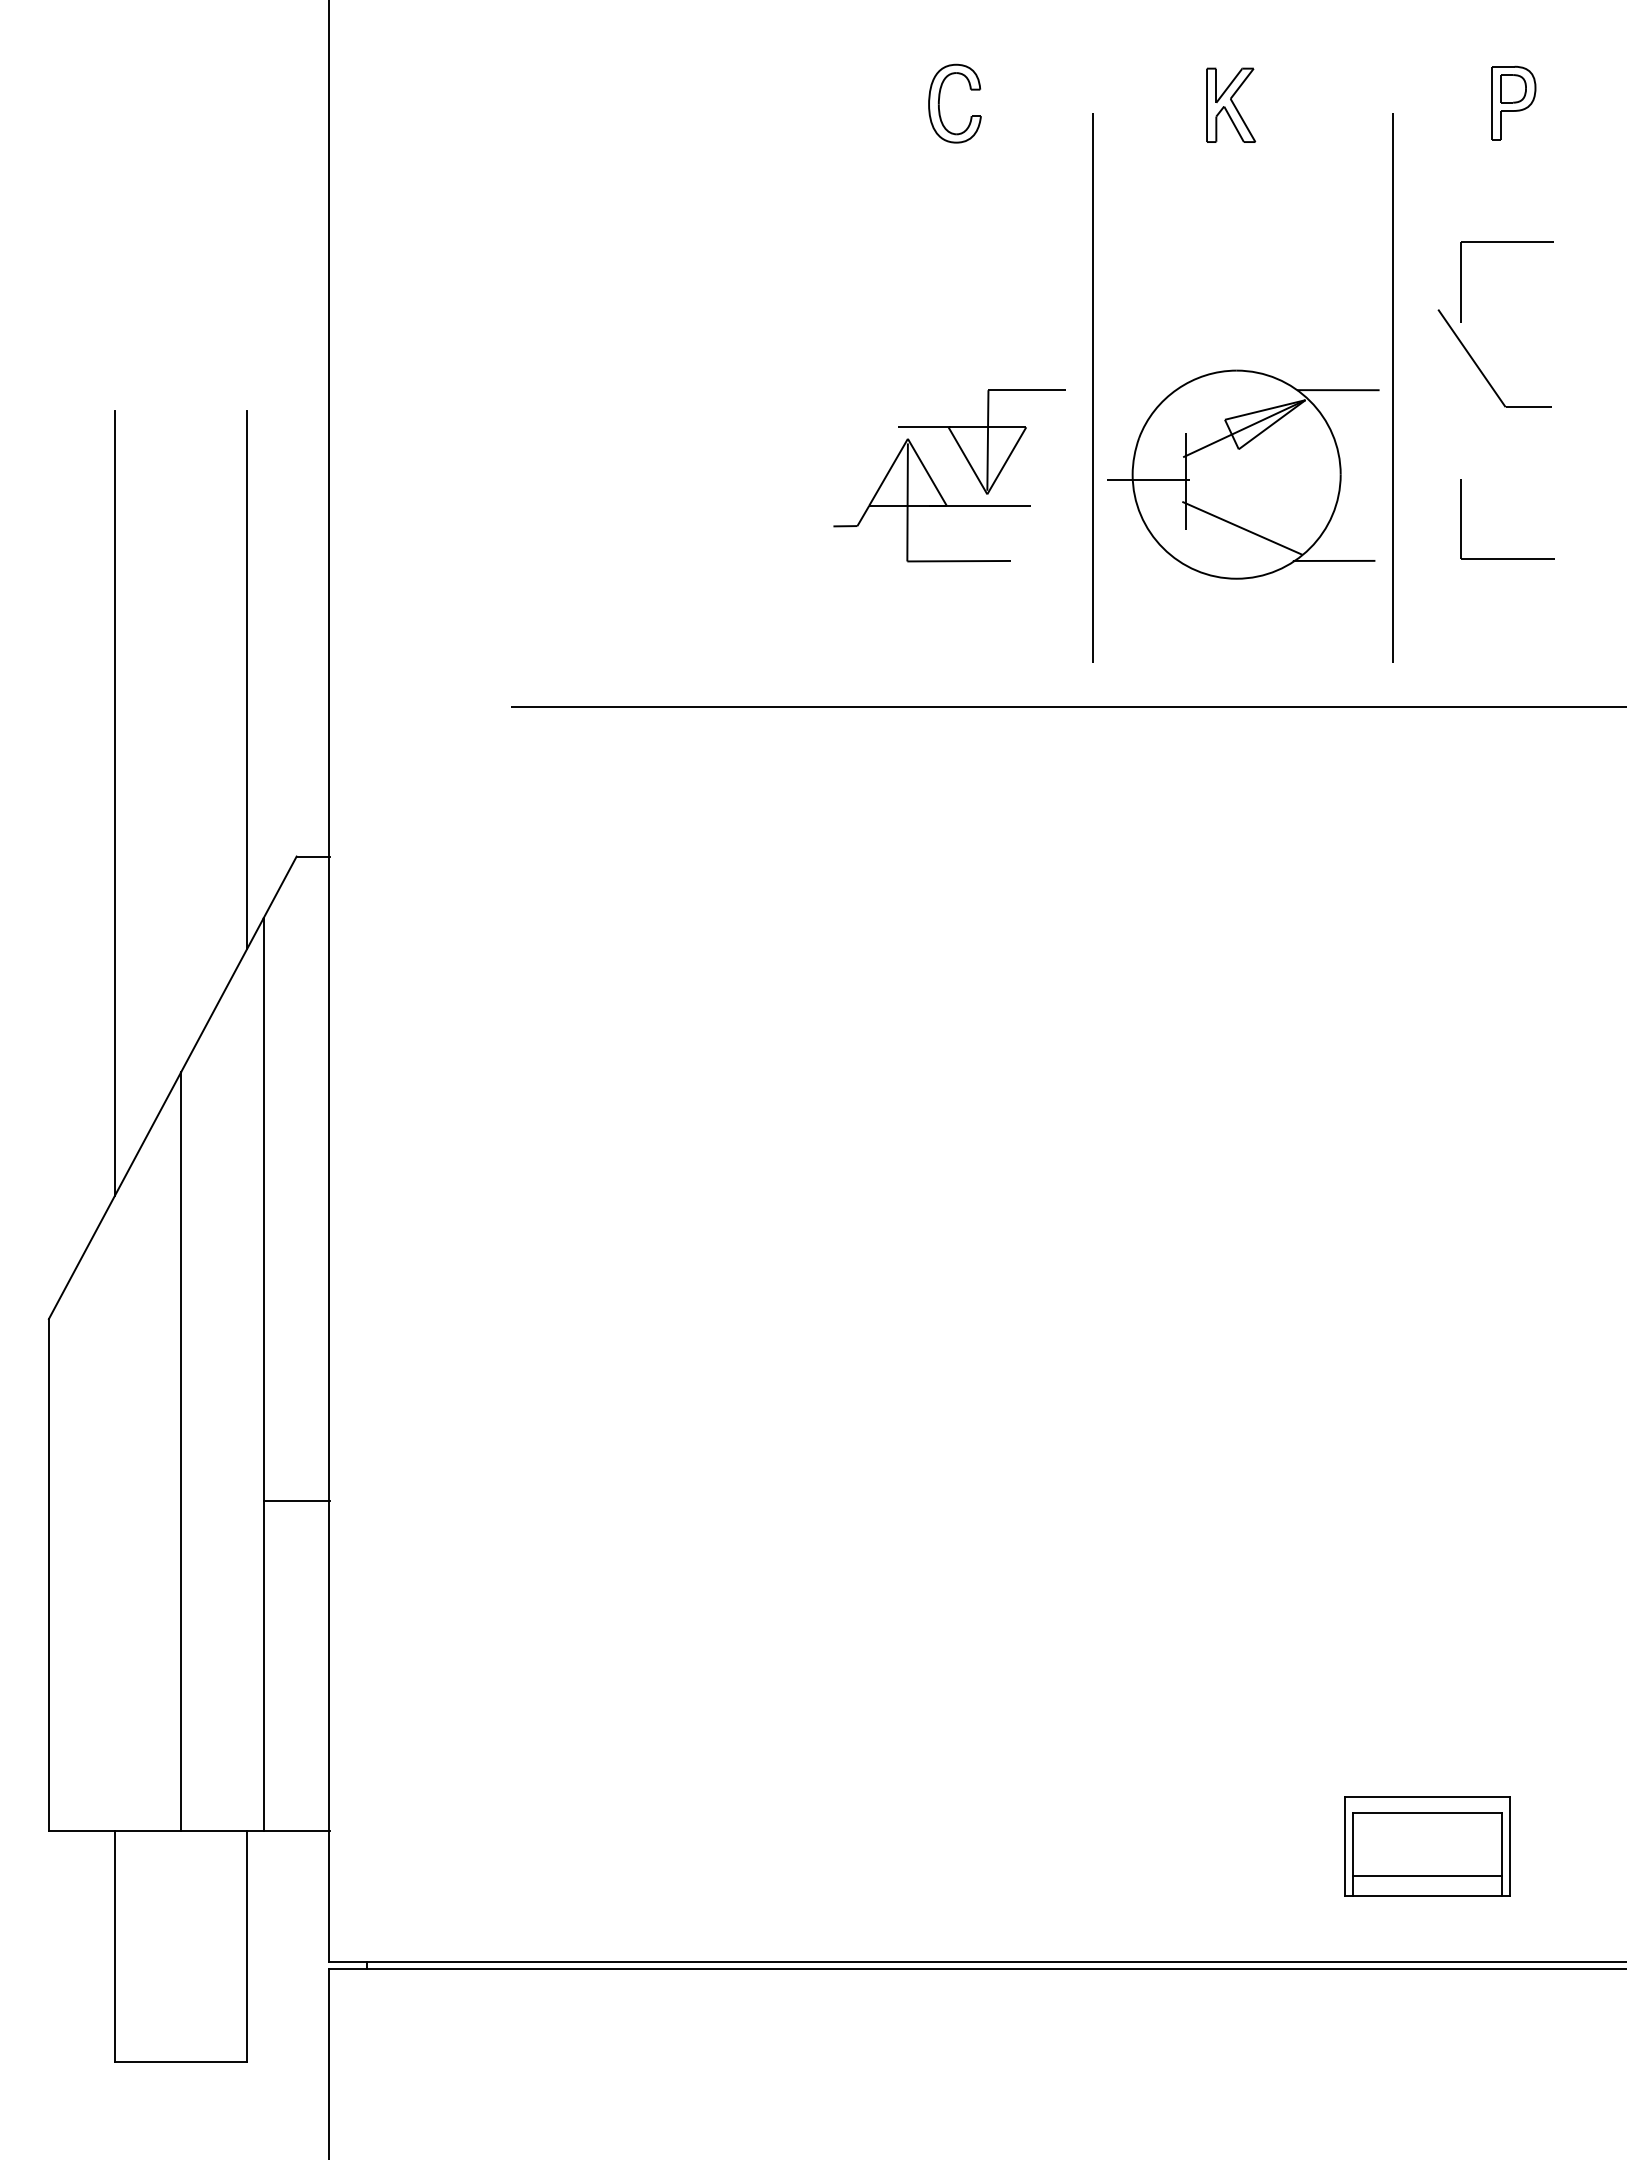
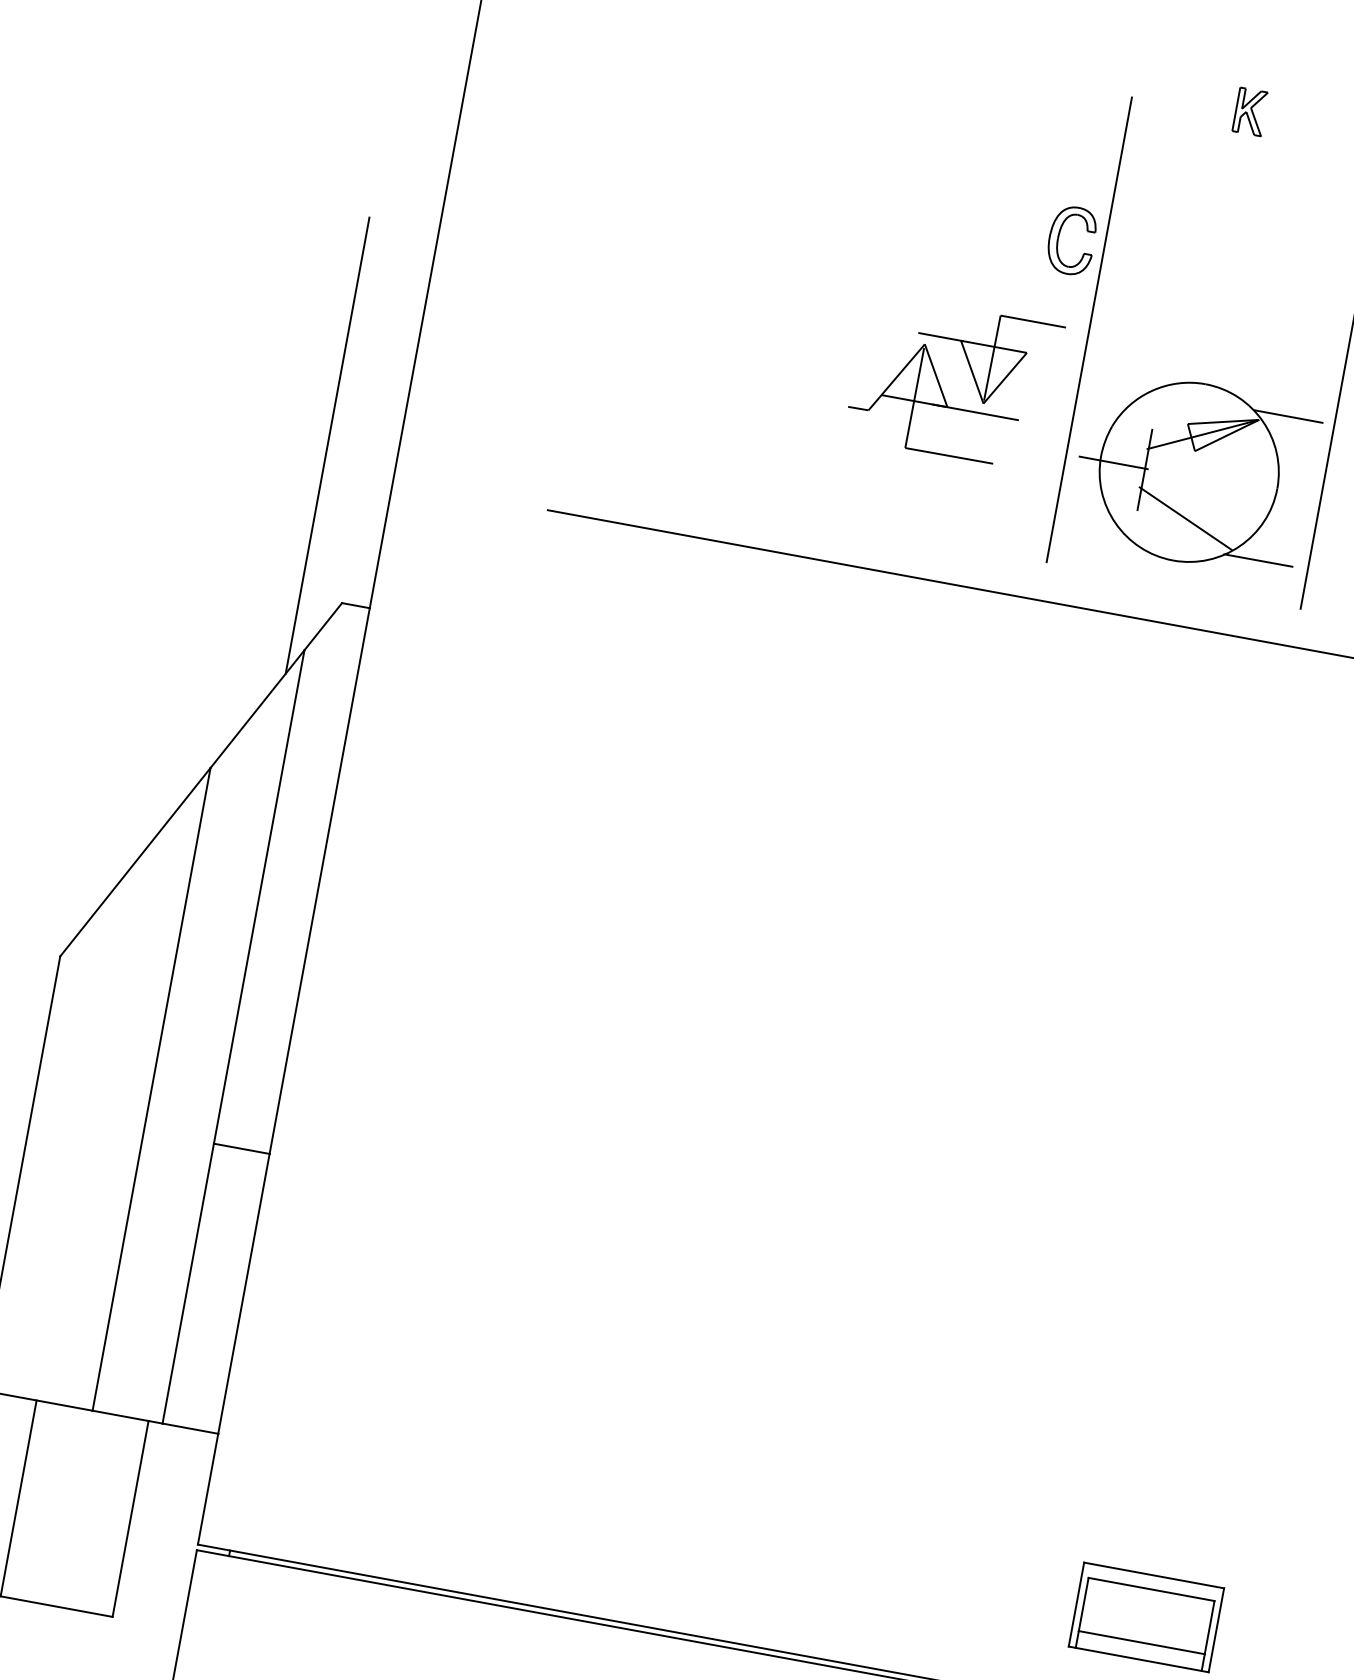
part: (939, 103) -> (1058, 238), moved
part: (1231, 104) -> (1250, 111), size x0.7
part: (1243, 474) -> (1195, 473), moved
line: (114, 802) -> (196, 528), removed

